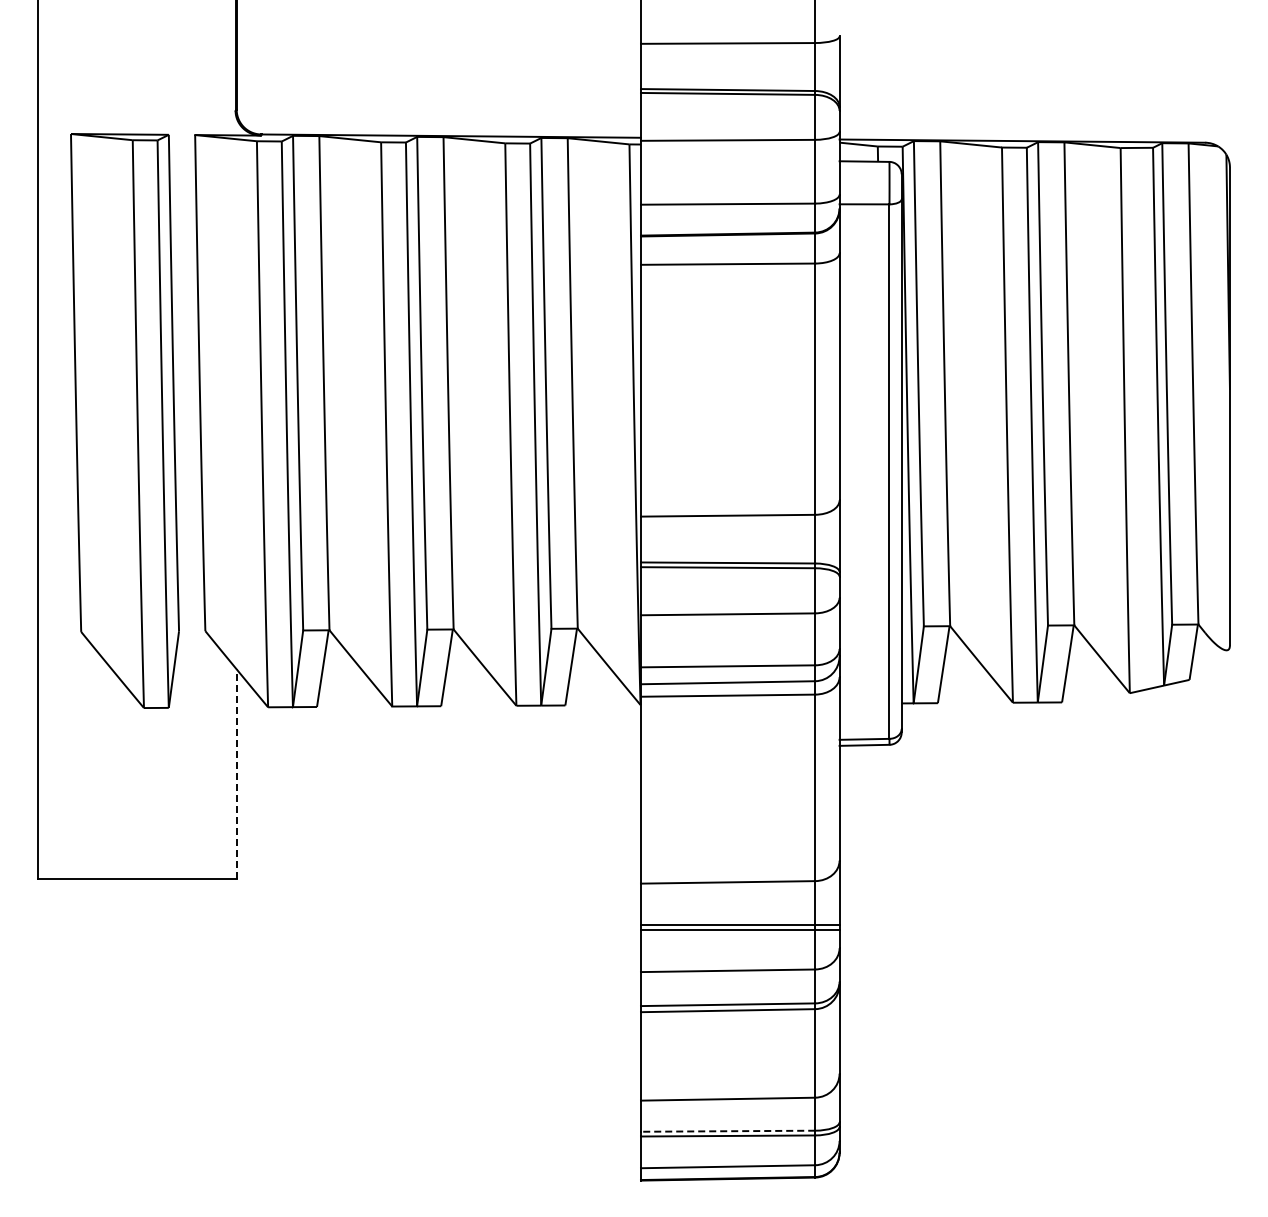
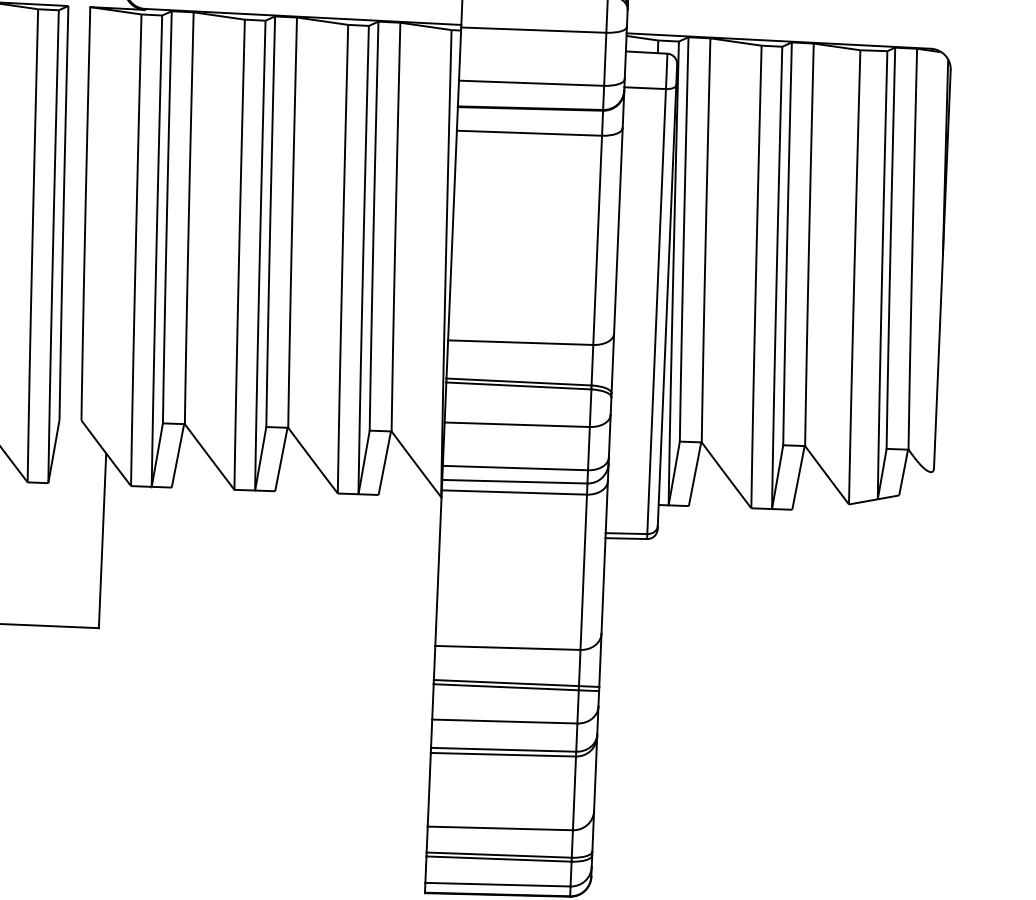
line: (236, 774) -> (102, 540), dashed -> solid
line: (727, 1131) -> (498, 855), dashed -> solid

